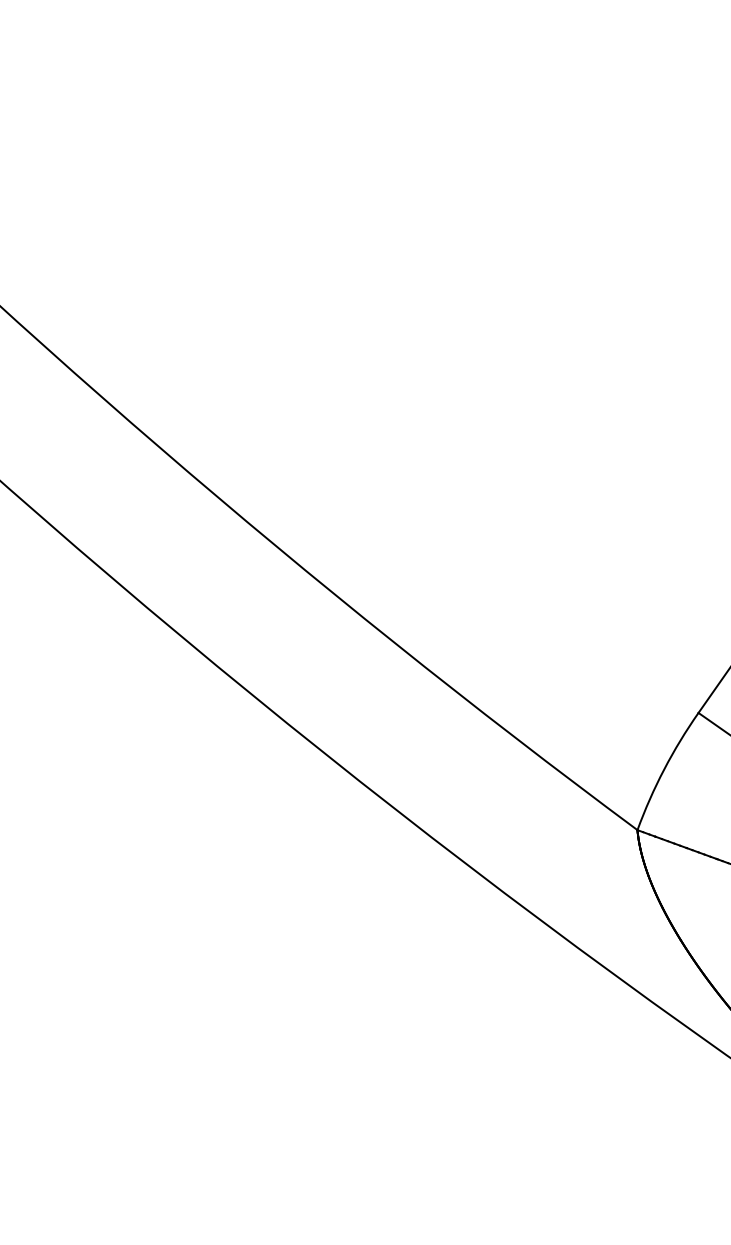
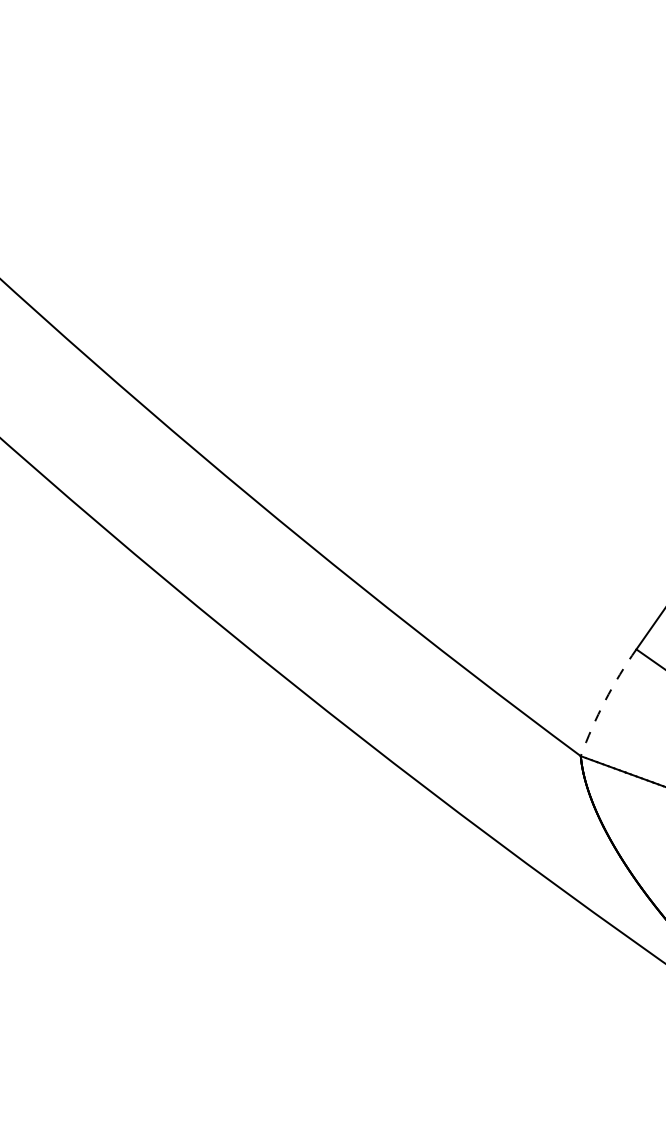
arc: (664, 769) -> (605, 700), solid -> dashed

